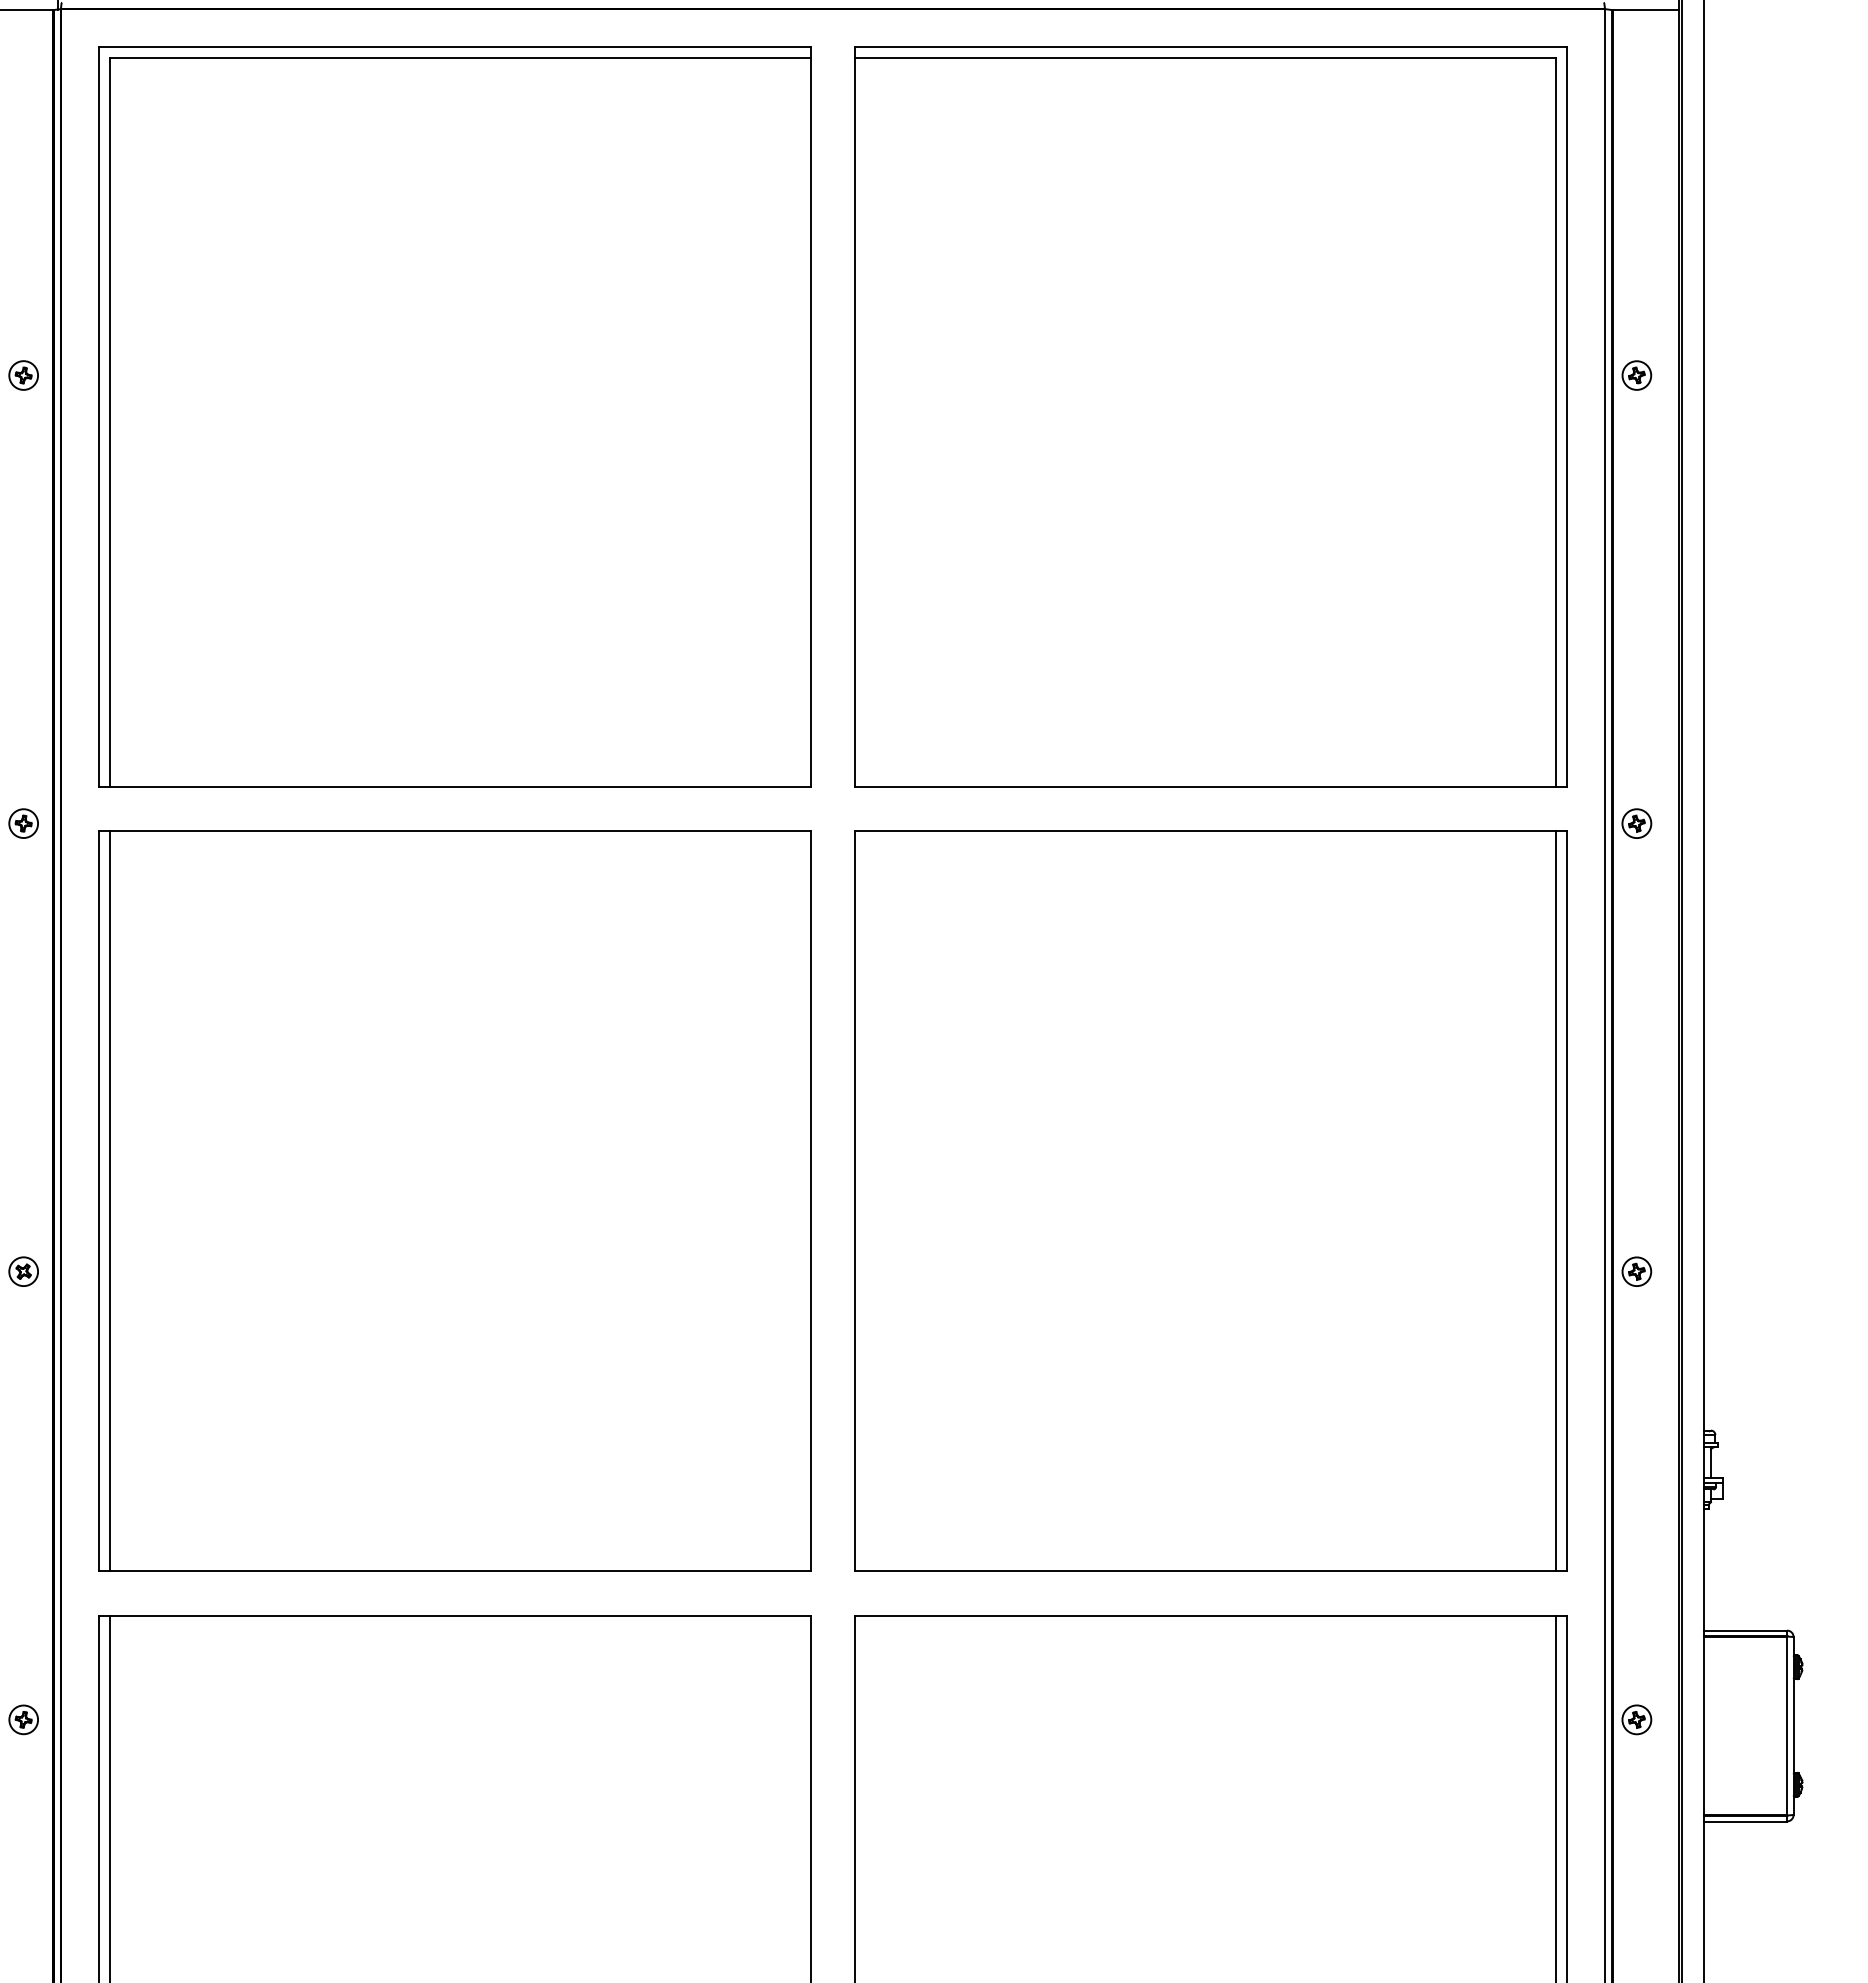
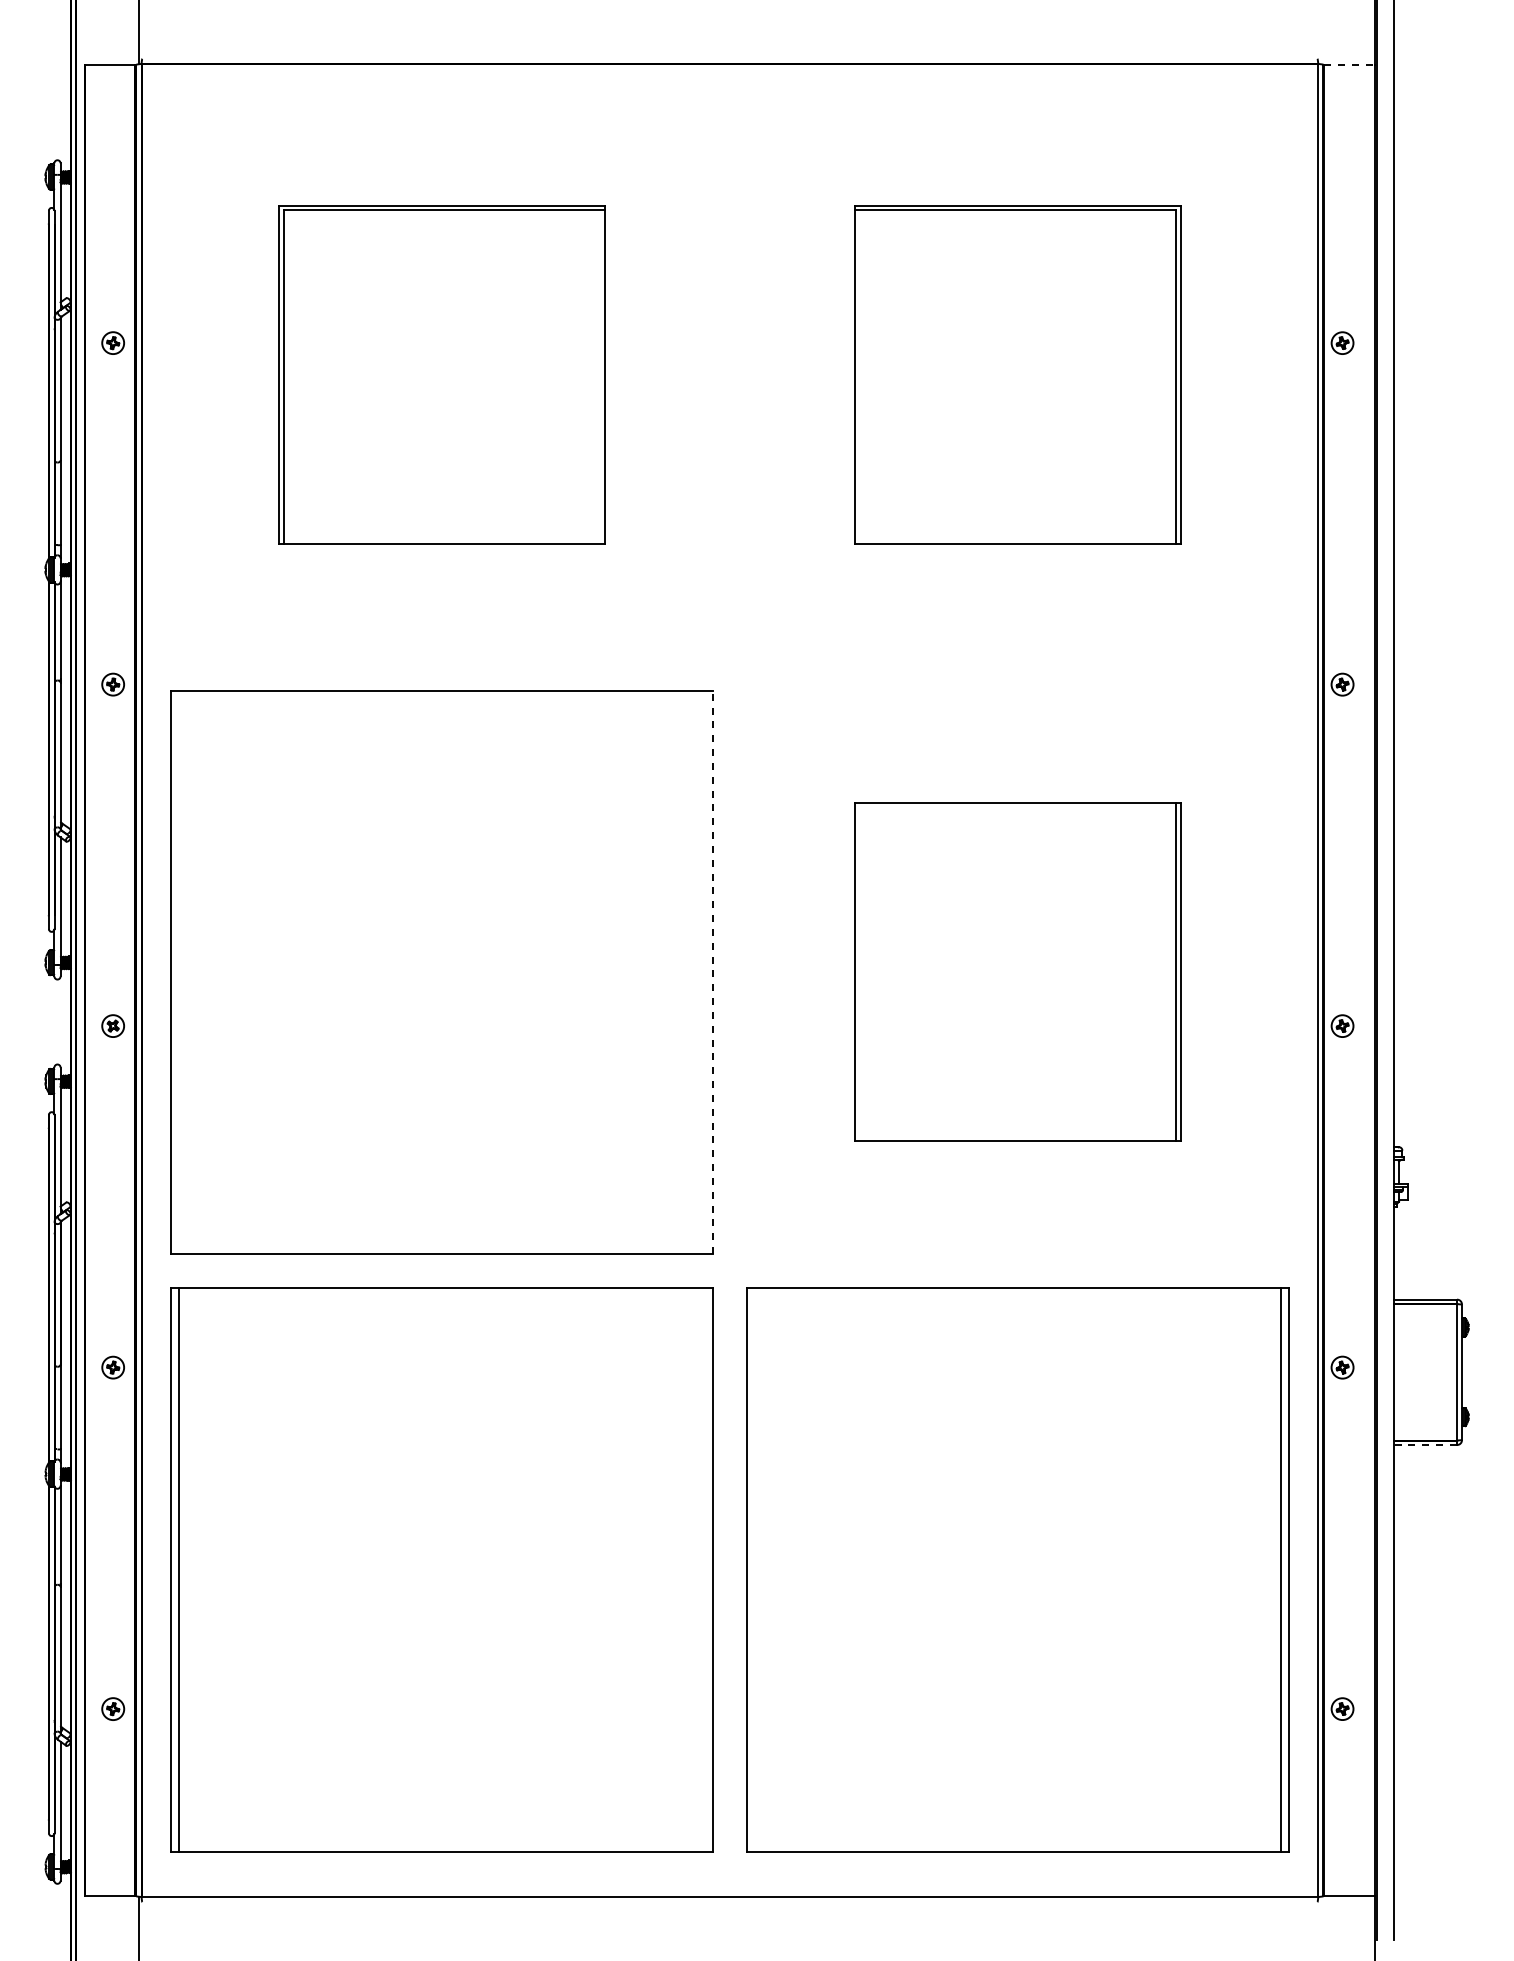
line: (1647, 9) -> (1350, 64), solid -> dashed
part: (454, 416) -> (441, 374), size x0.6
part: (1210, 416) -> (1017, 374), size x0.6
line: (110, 1201) -> (179, 972), removed
line: (810, 1201) -> (712, 972), solid -> dashed
part: (1210, 1201) -> (1017, 972), size x0.6
line: (1745, 1822) -> (1425, 1445), solid -> dashed

